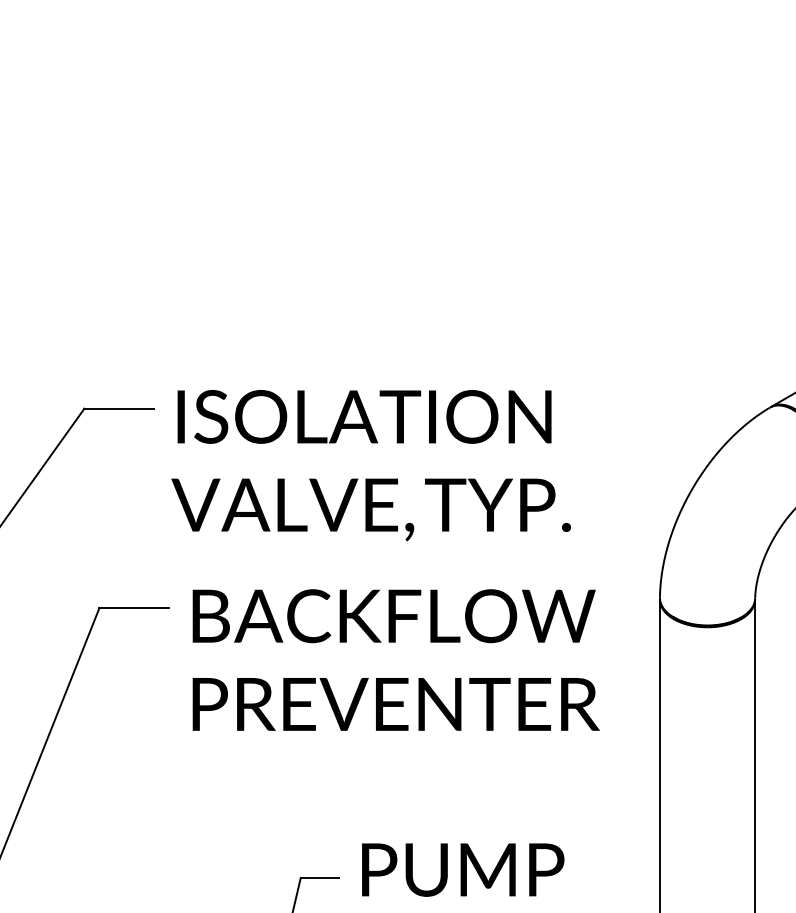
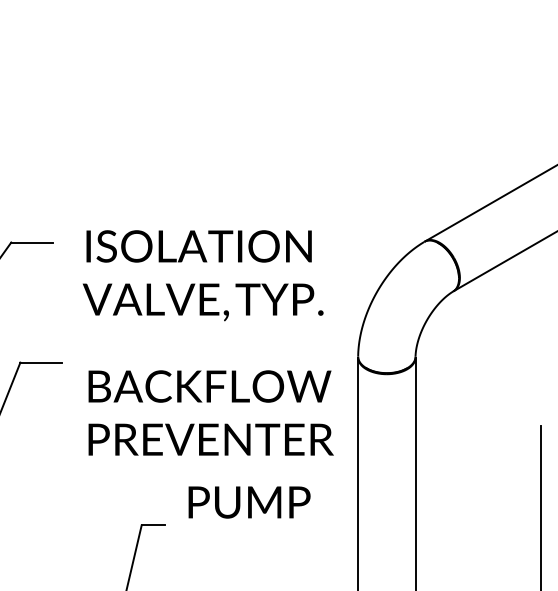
text: (371, 465) -> (203, 275), moved
text: (394, 659) -> (210, 412), moved
text: (463, 870) -> (249, 502), moved

